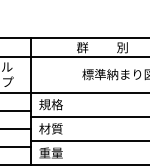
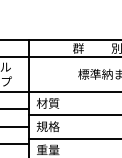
text: (50, 104) -> (47, 103), 規格 -> 材質
text: (50, 128) -> (47, 126), 材質 -> 規格

